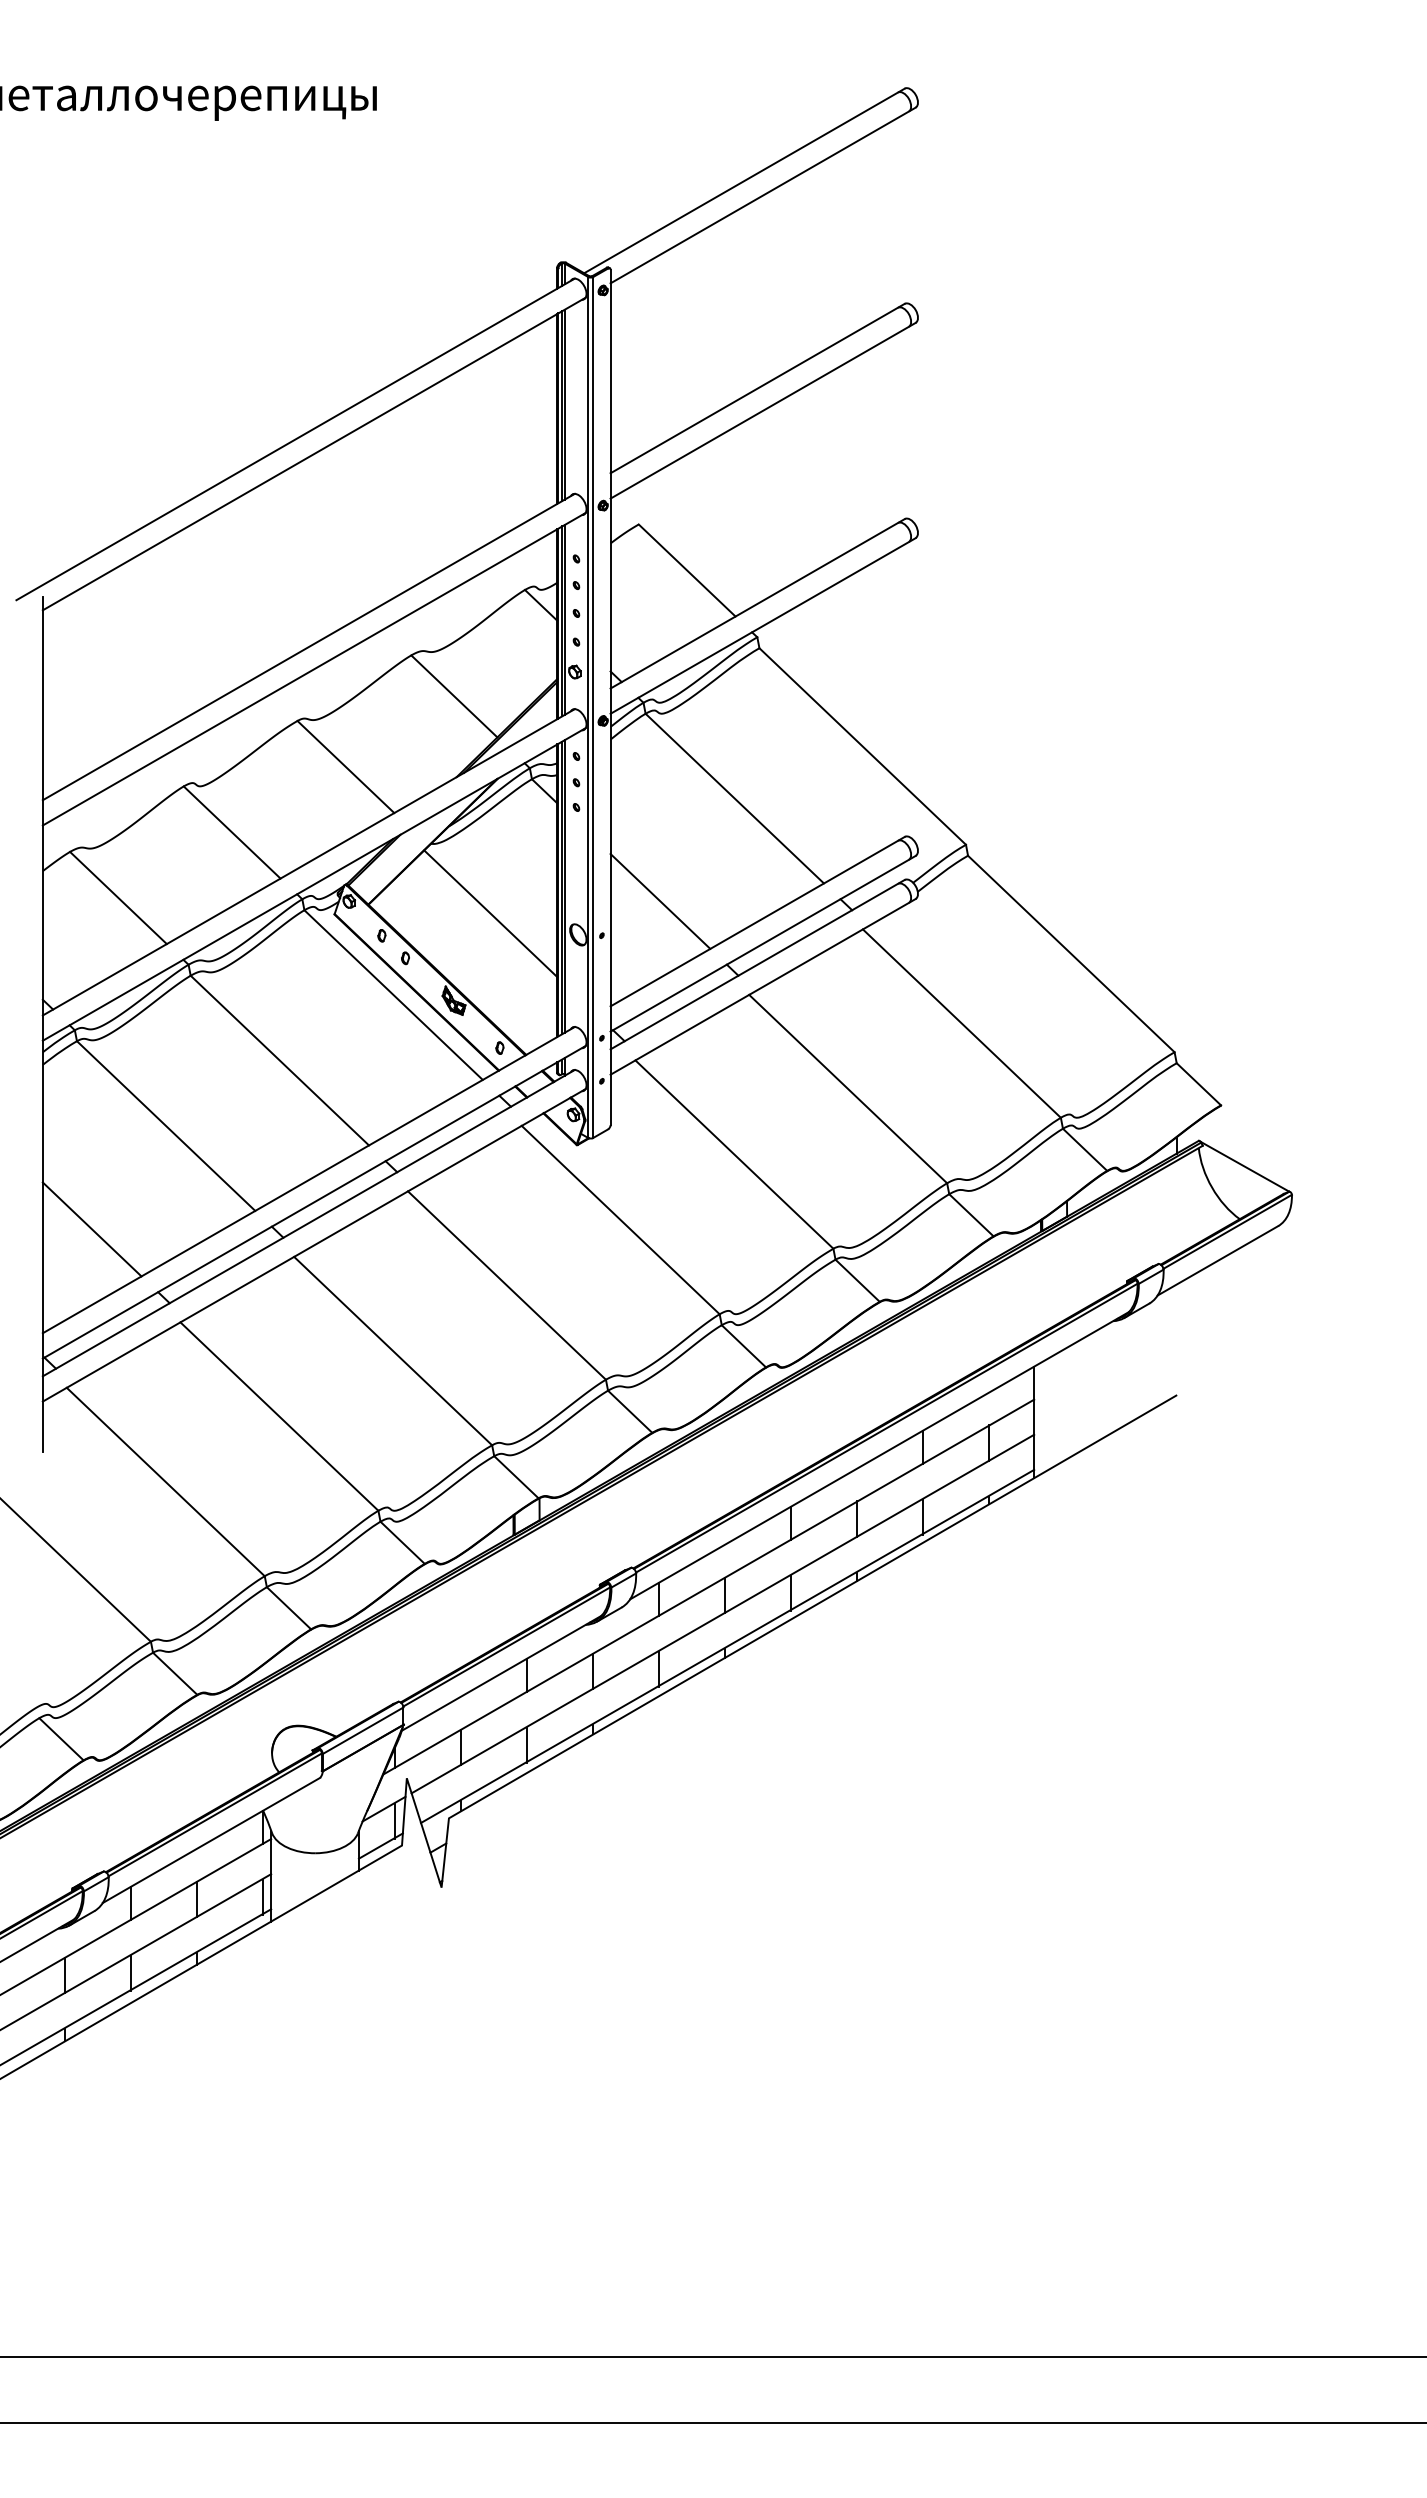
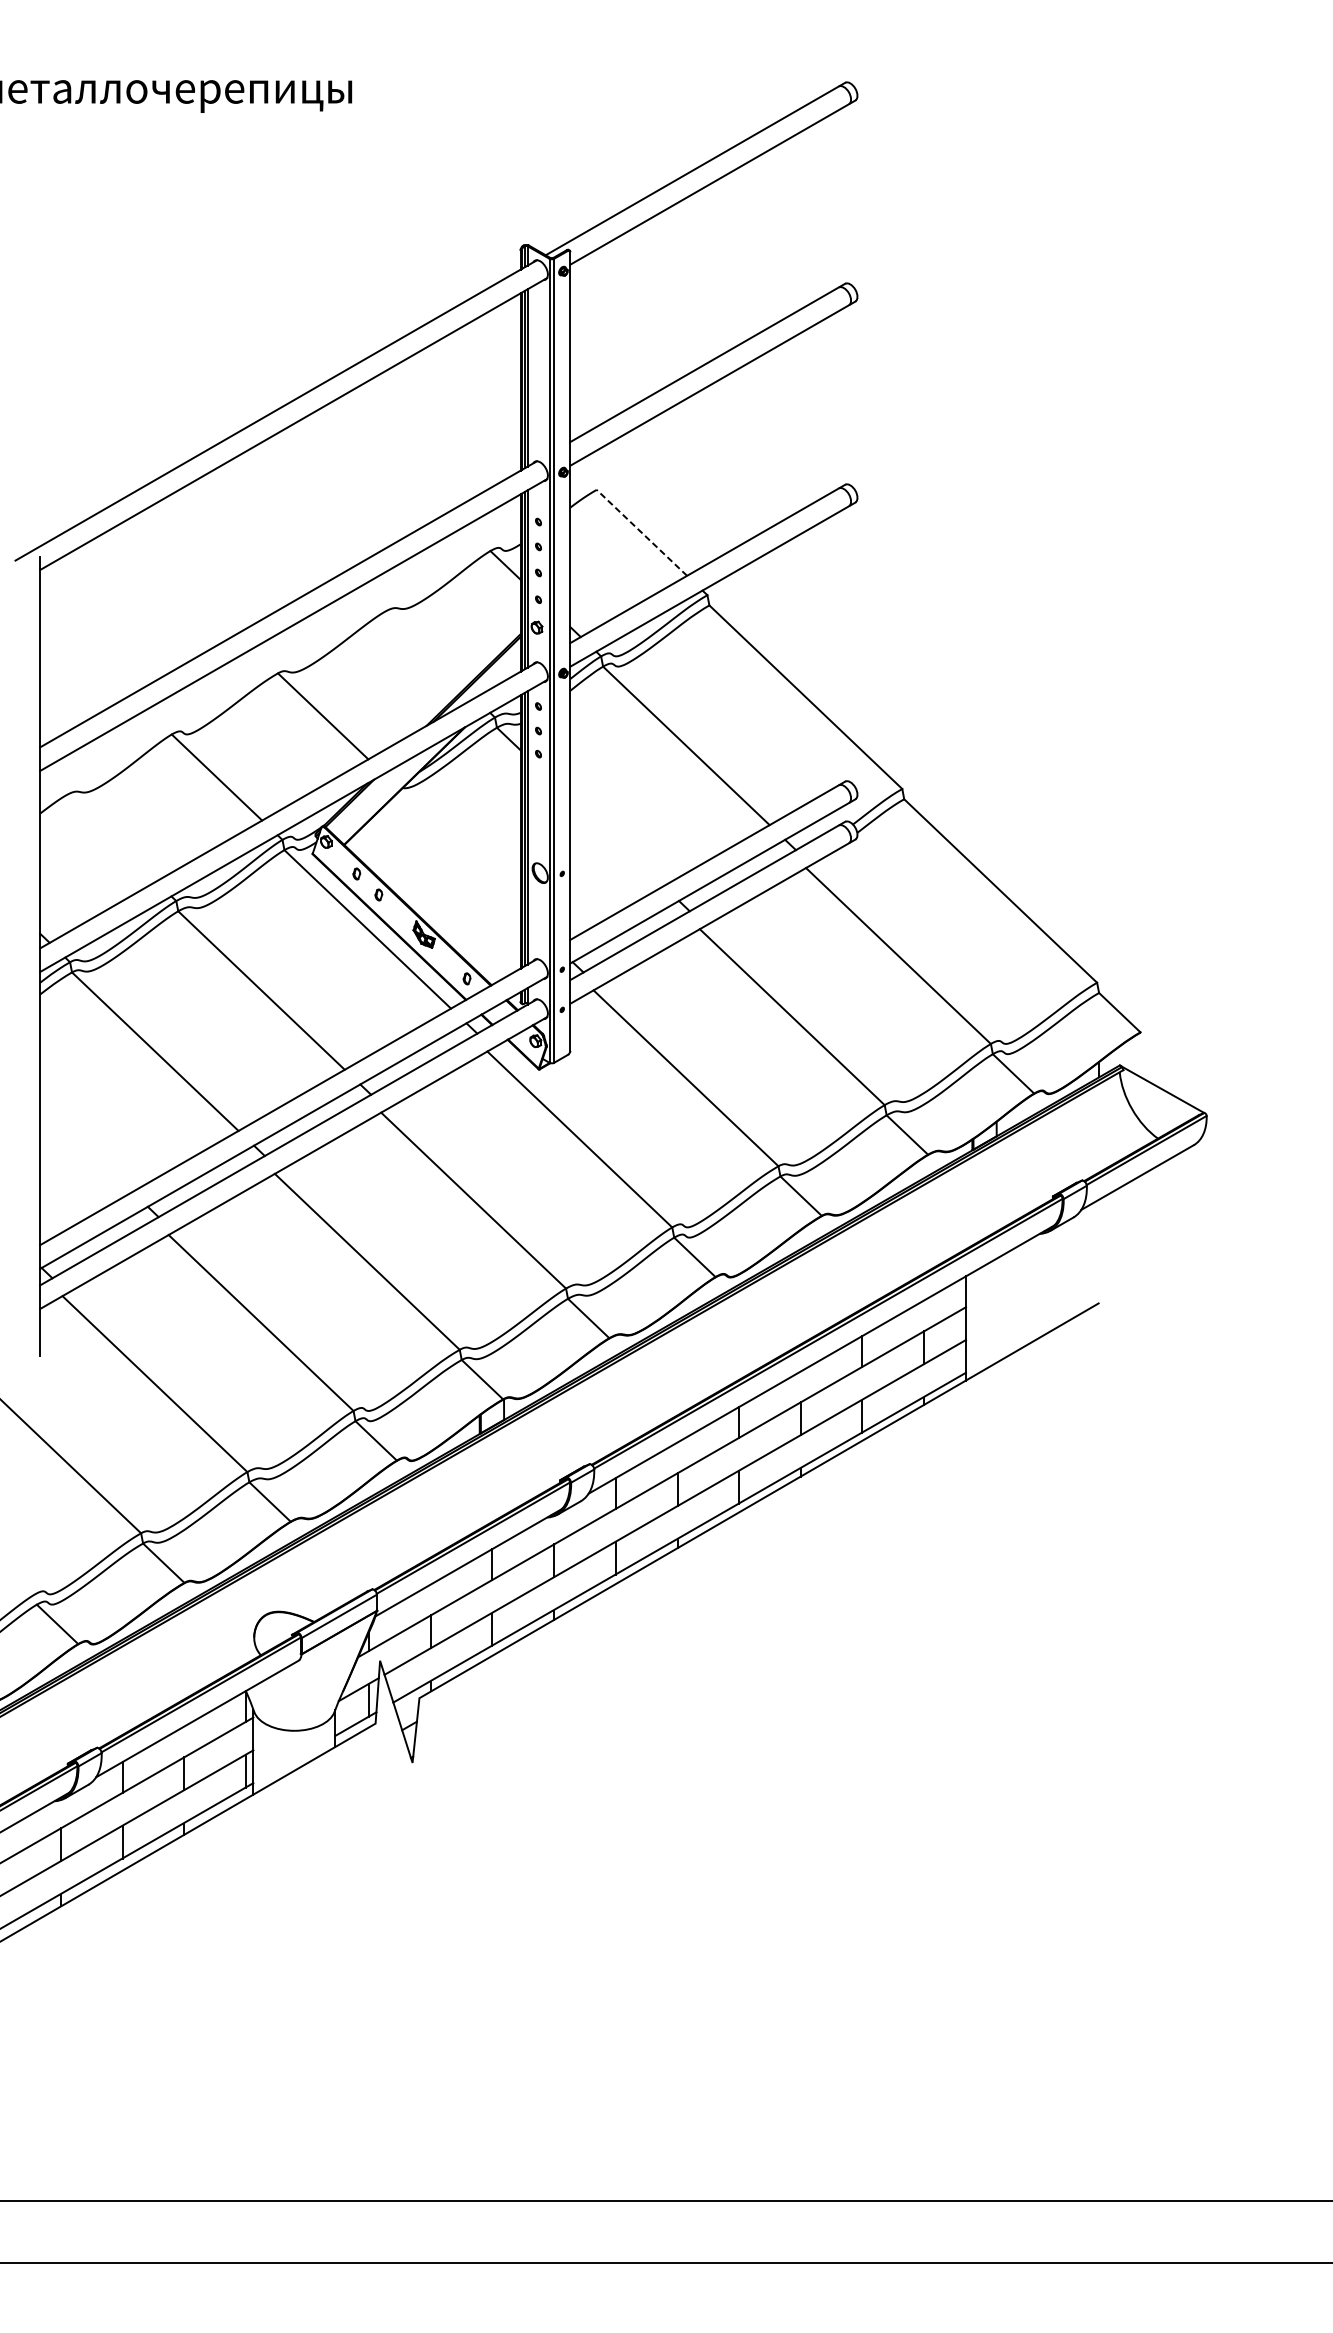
line: (687, 570) -> (642, 532), solid -> dashed
line: (454, 696) -> (424, 650), removed
line: (118, 897) -> (110, 838), removed
line: (660, 901) -> (617, 841), removed
line: (490, 913) -> (458, 853), removed
line: (91, 1229) -> (85, 1148), removed

